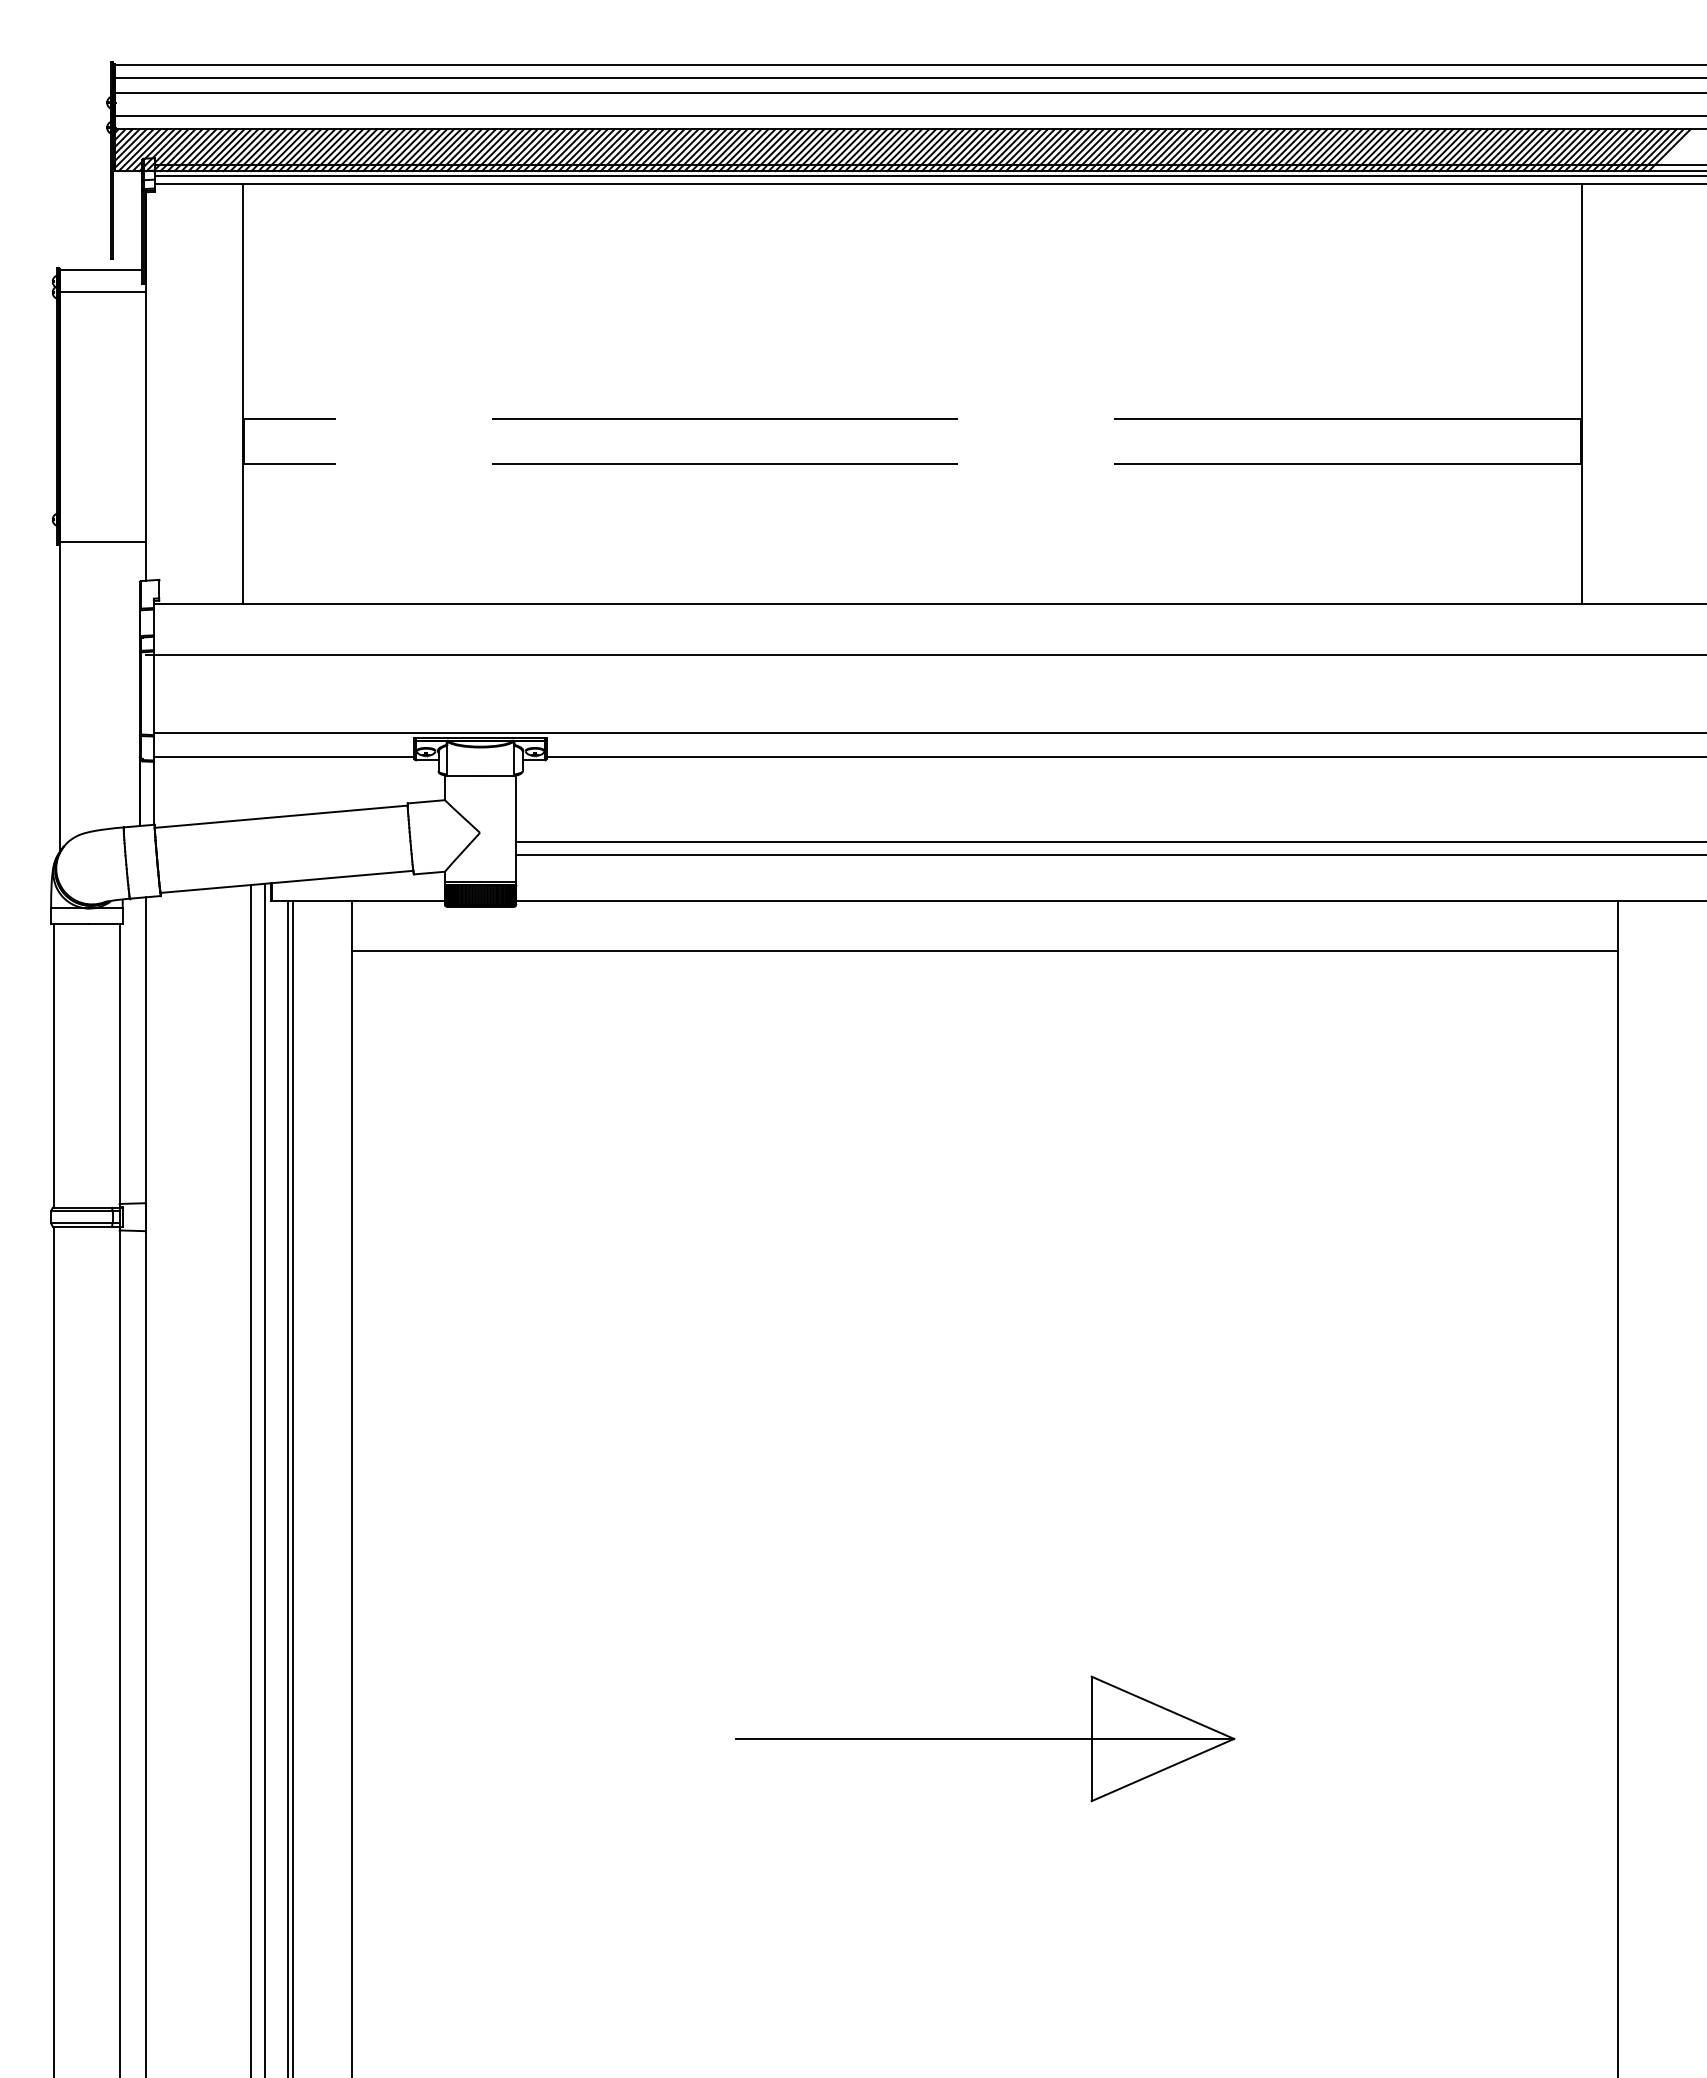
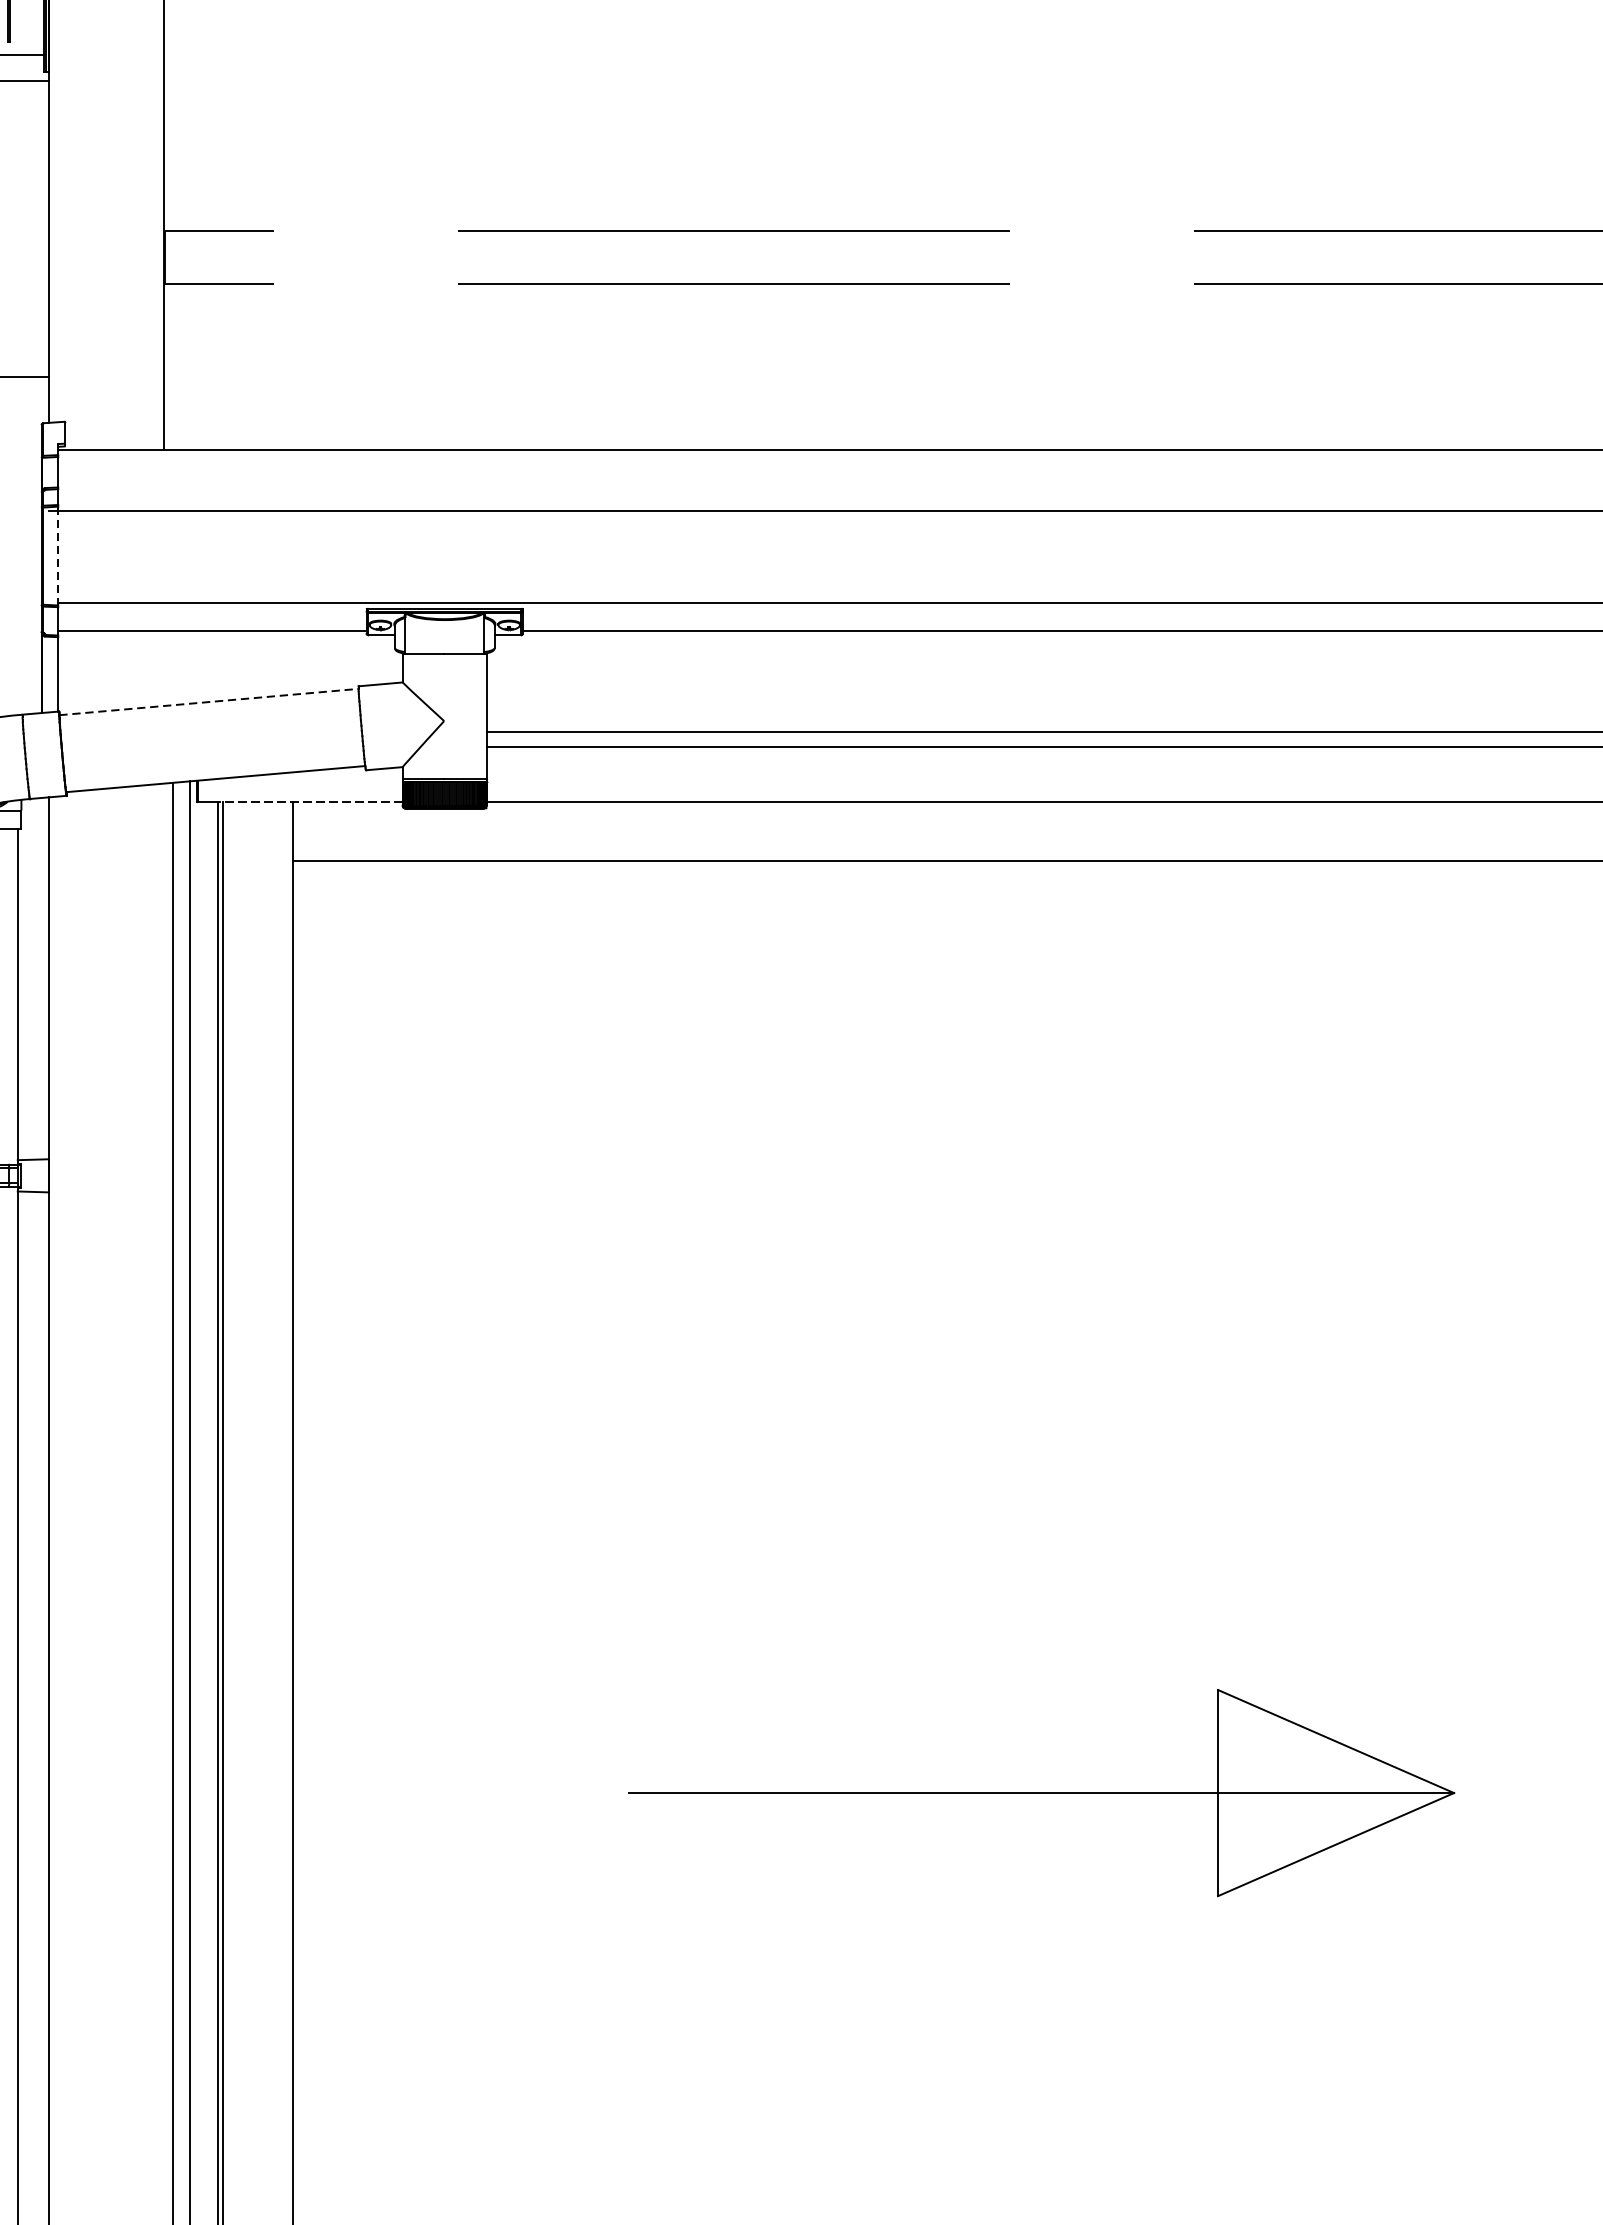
line: (153, 693) -> (57, 556), solid -> dashed
line: (281, 816) -> (209, 701), solid -> dashed
line: (366, 901) -> (309, 802), solid -> dashed
part: (985, 1738) -> (1042, 1792), size x1.4

